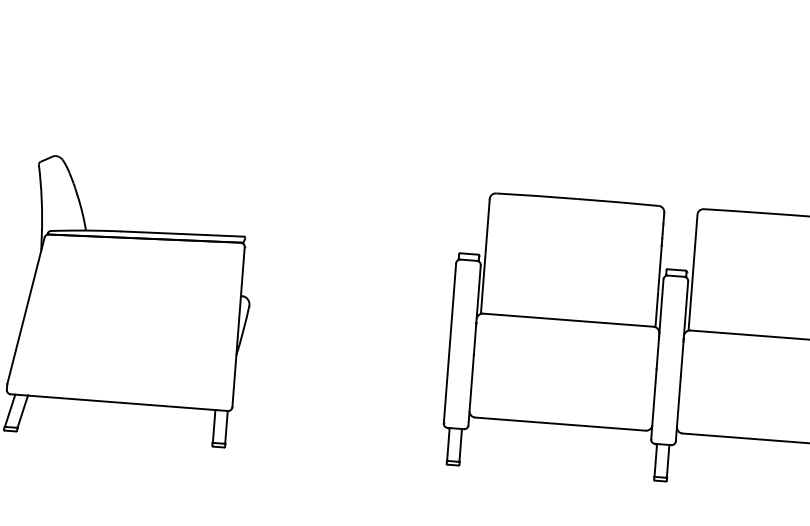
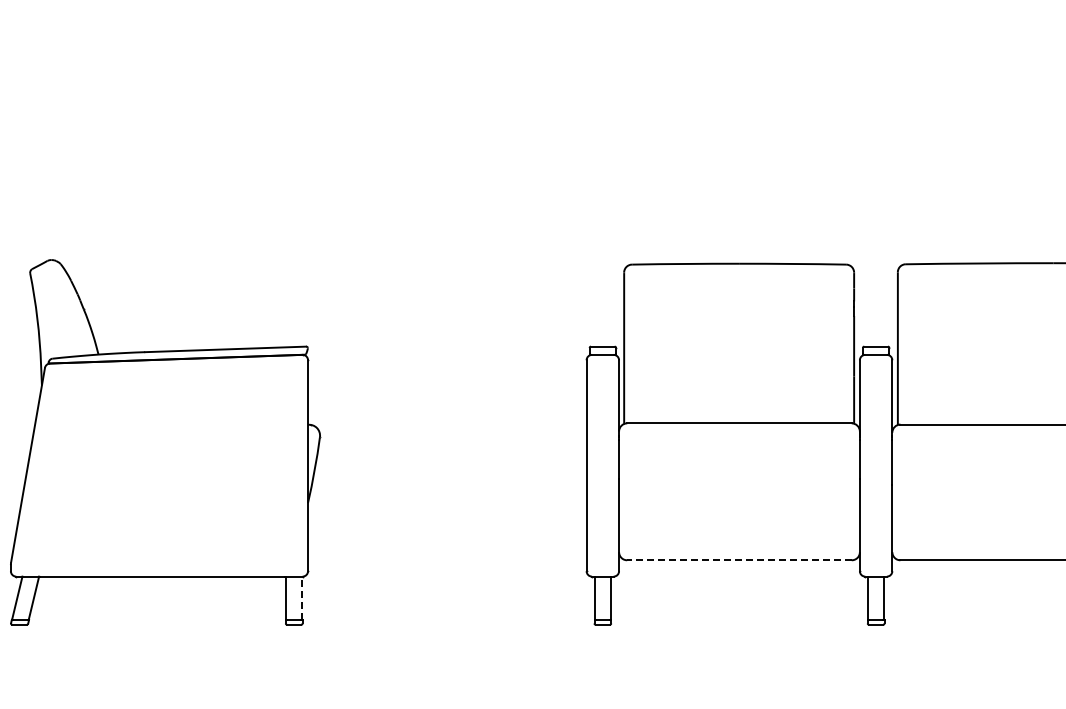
line: (559, 424) -> (738, 560), solid -> dashed
line: (226, 427) -> (302, 598), solid -> dashed

